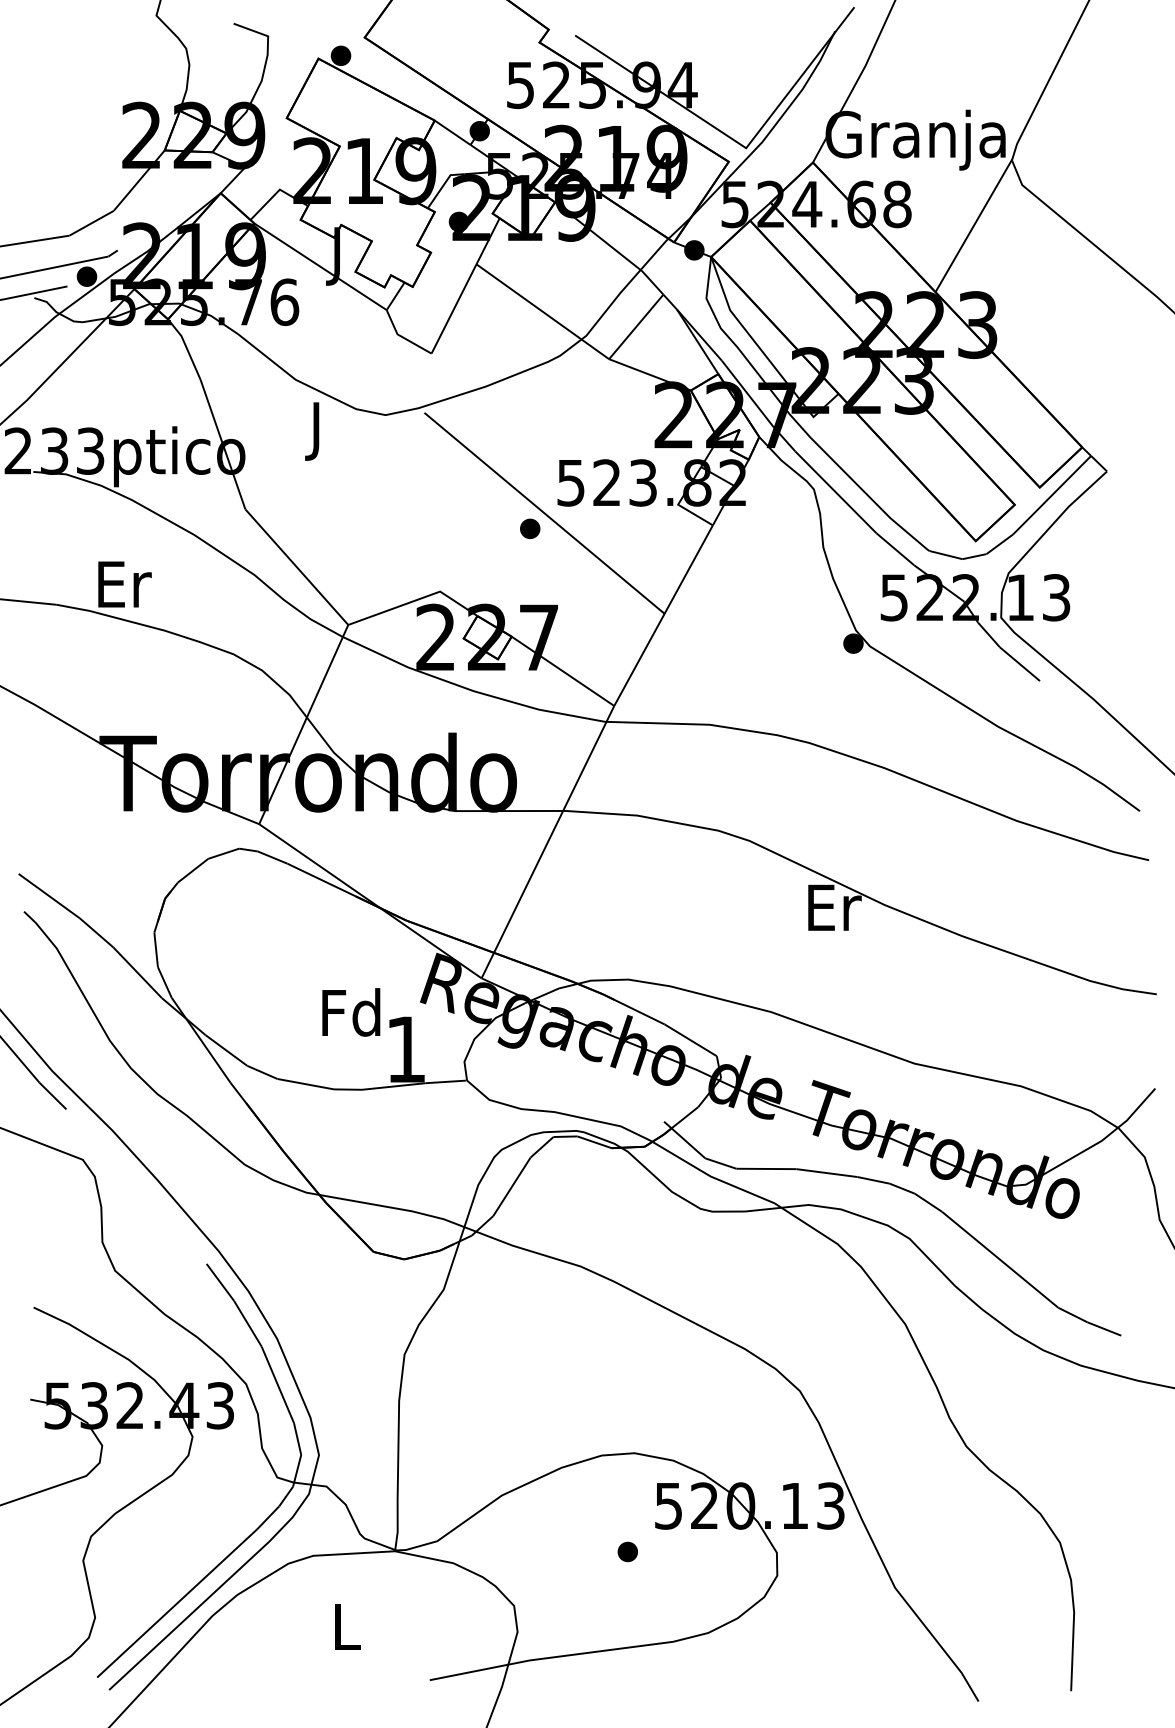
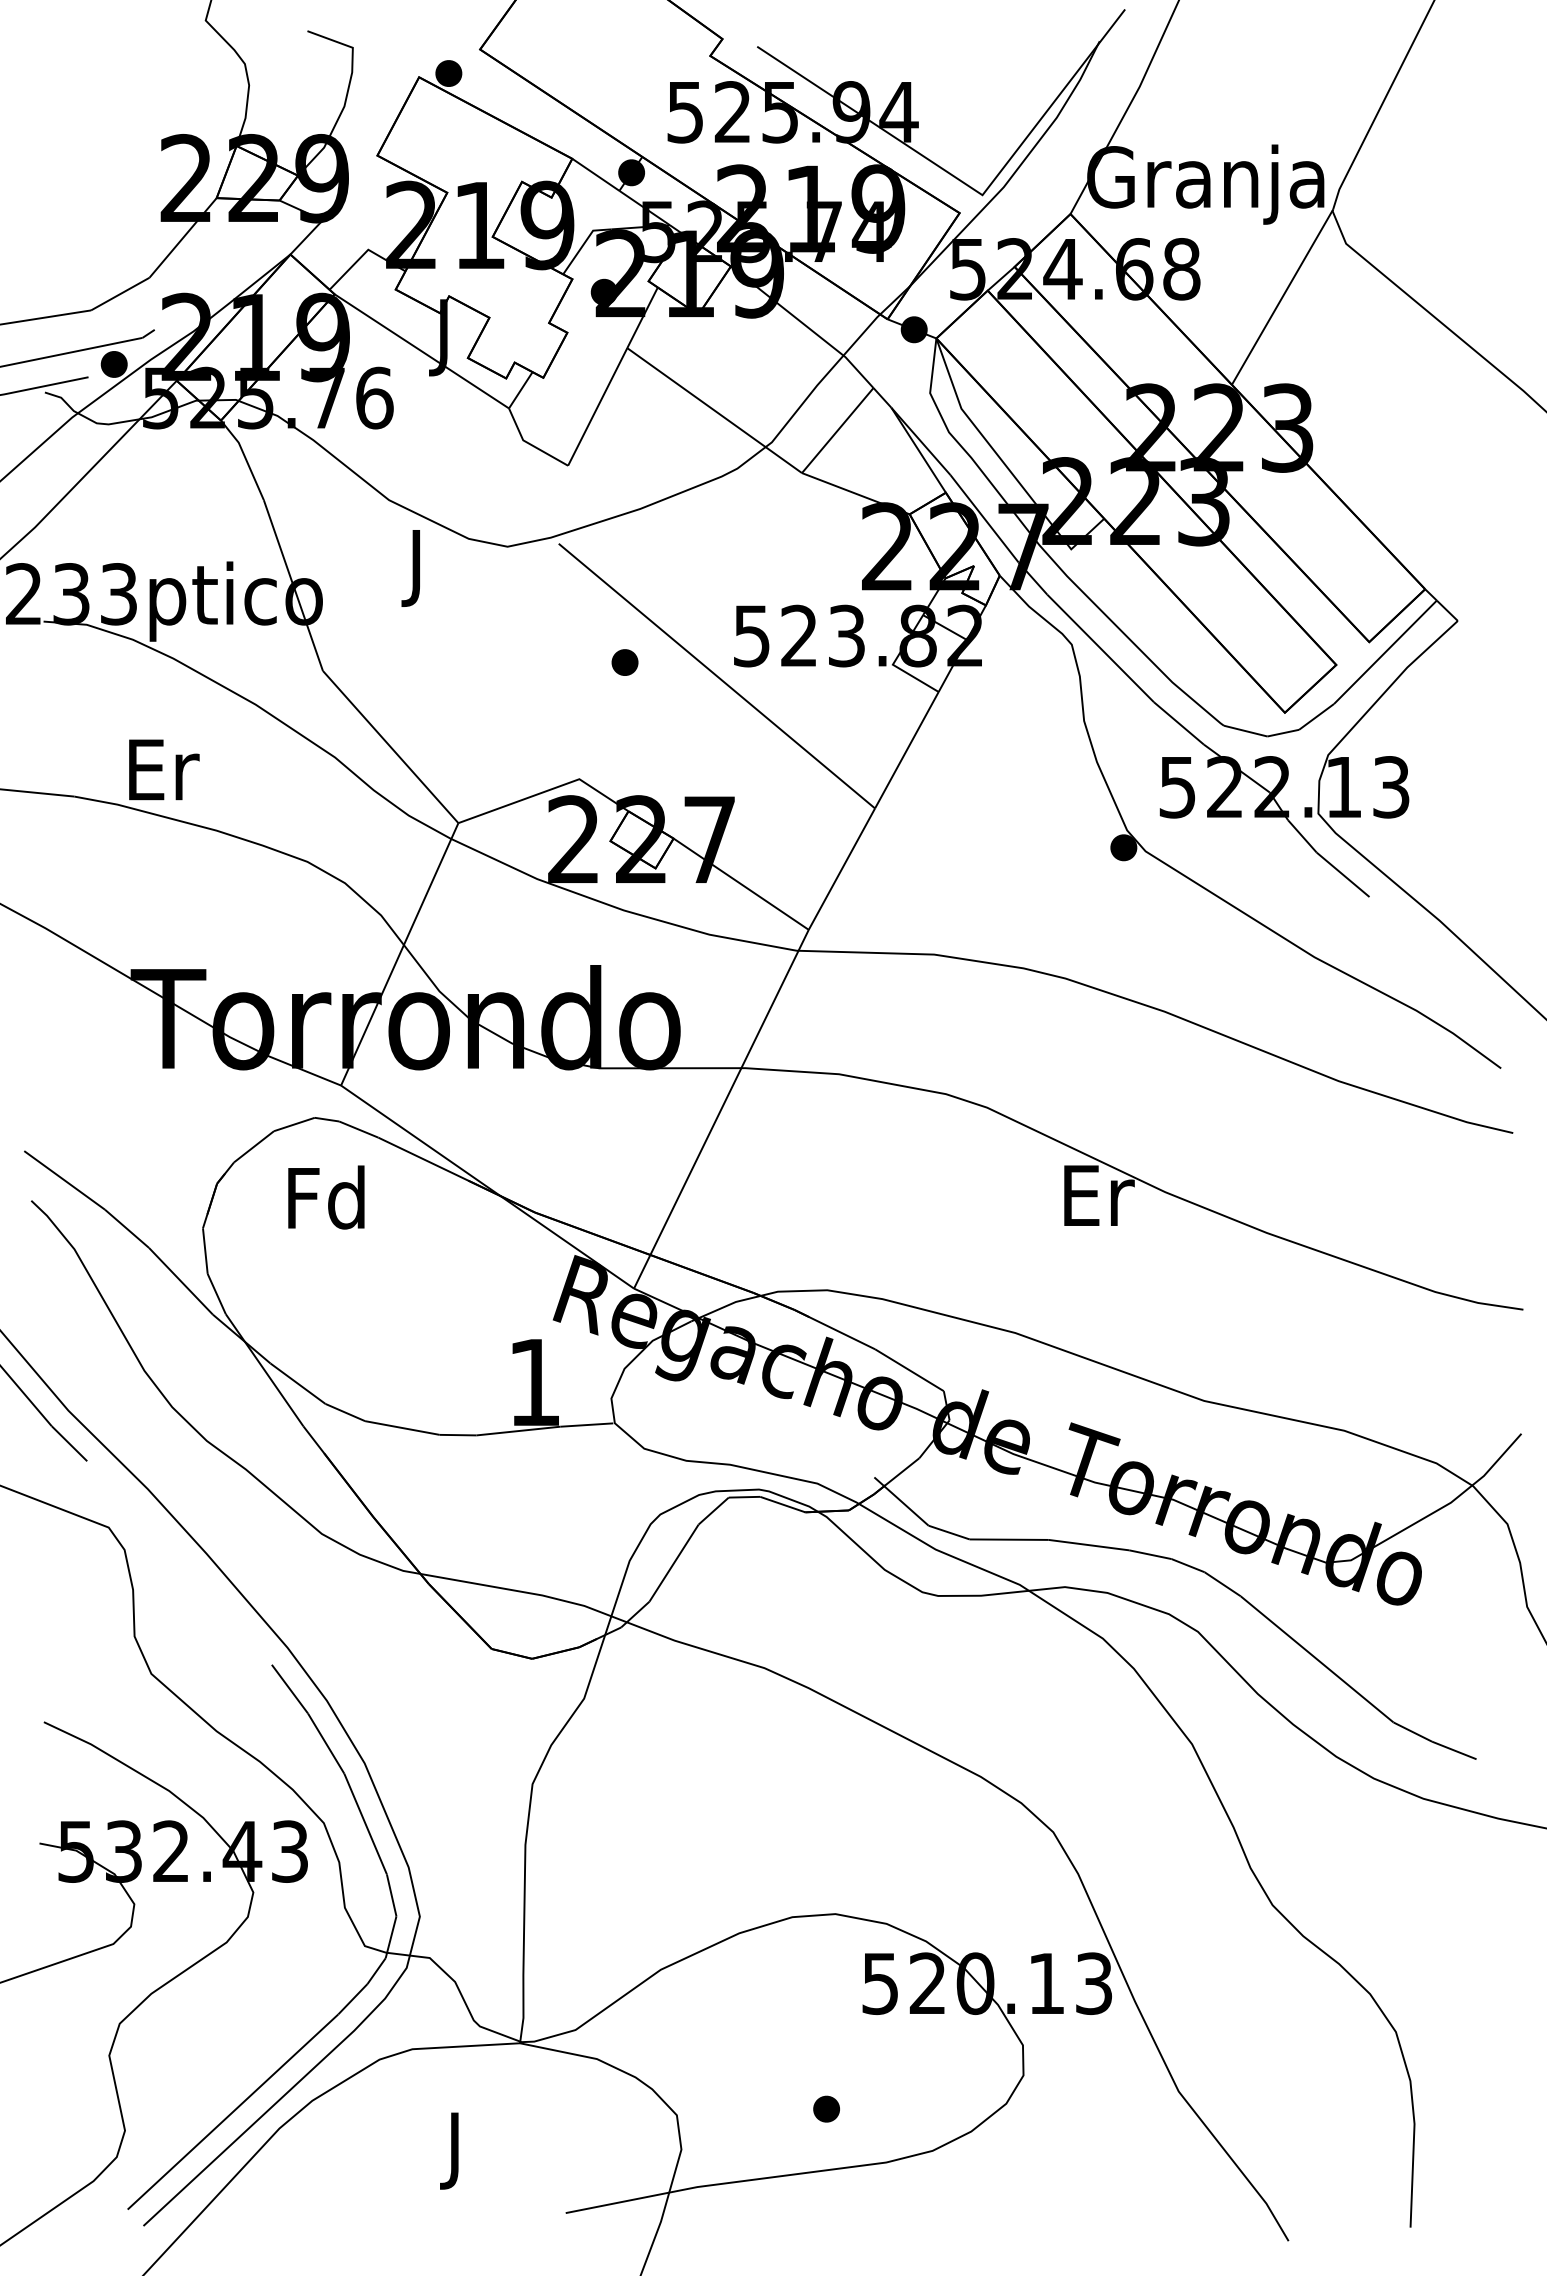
part: (529, 528) -> (624, 662), moved
text: (351, 1012) -> (326, 1197), moved
part: (627, 1551) -> (826, 2108), moved
text: (347, 1632) -> (457, 2150), L -> J

